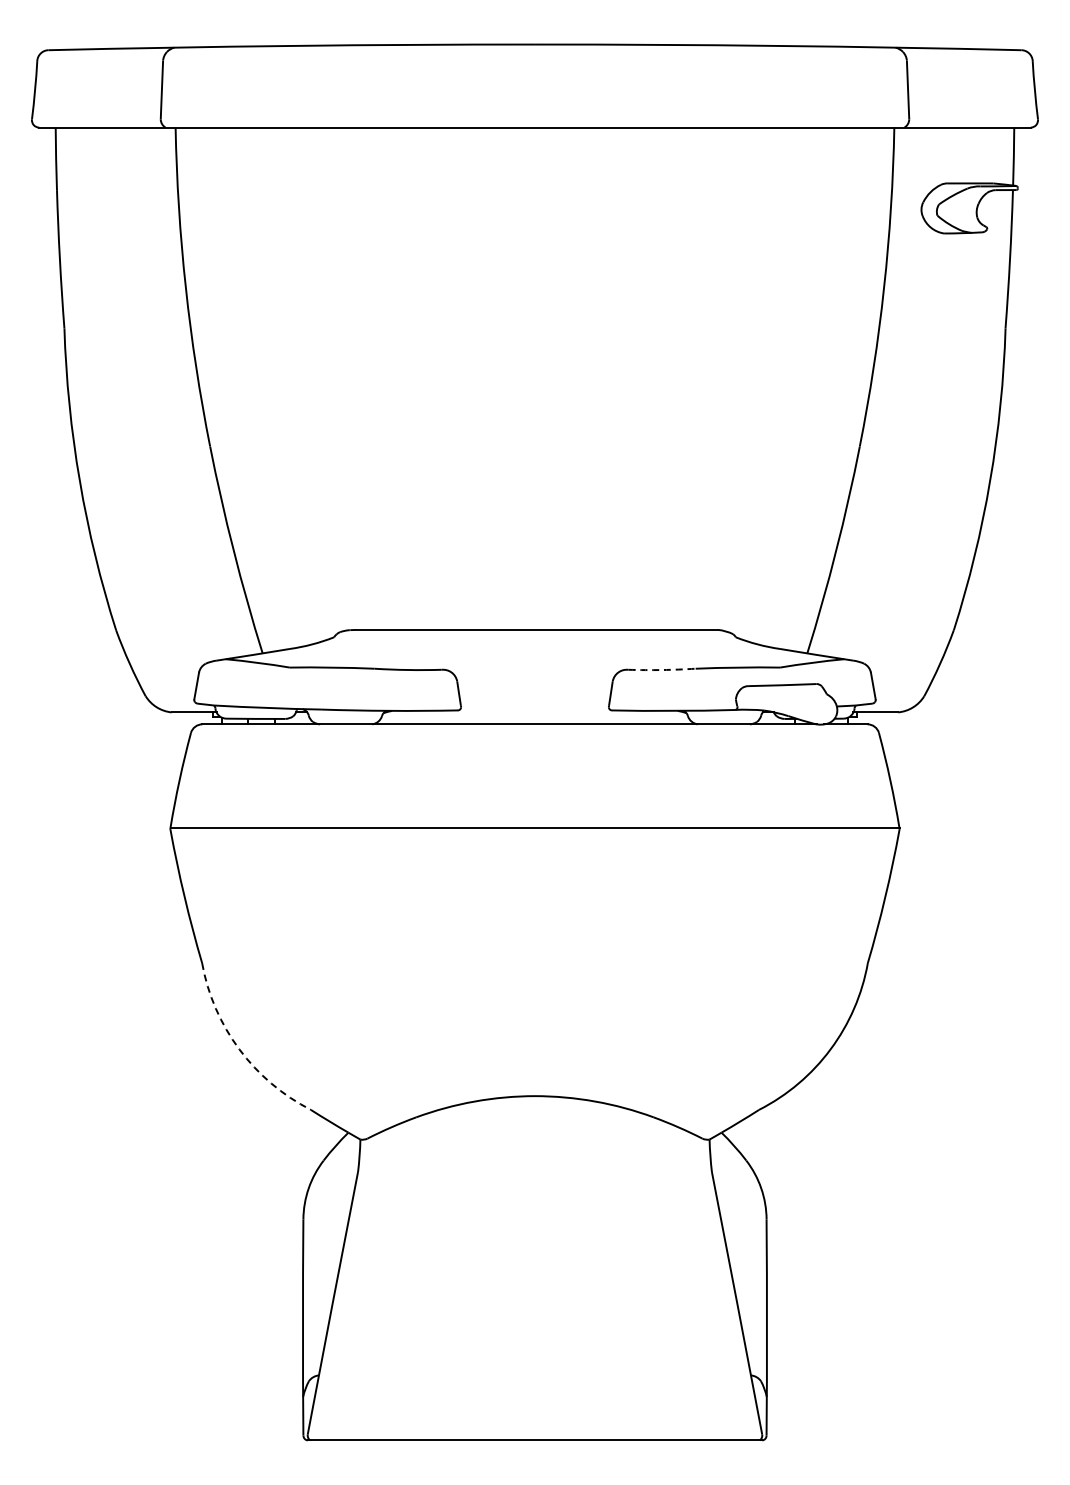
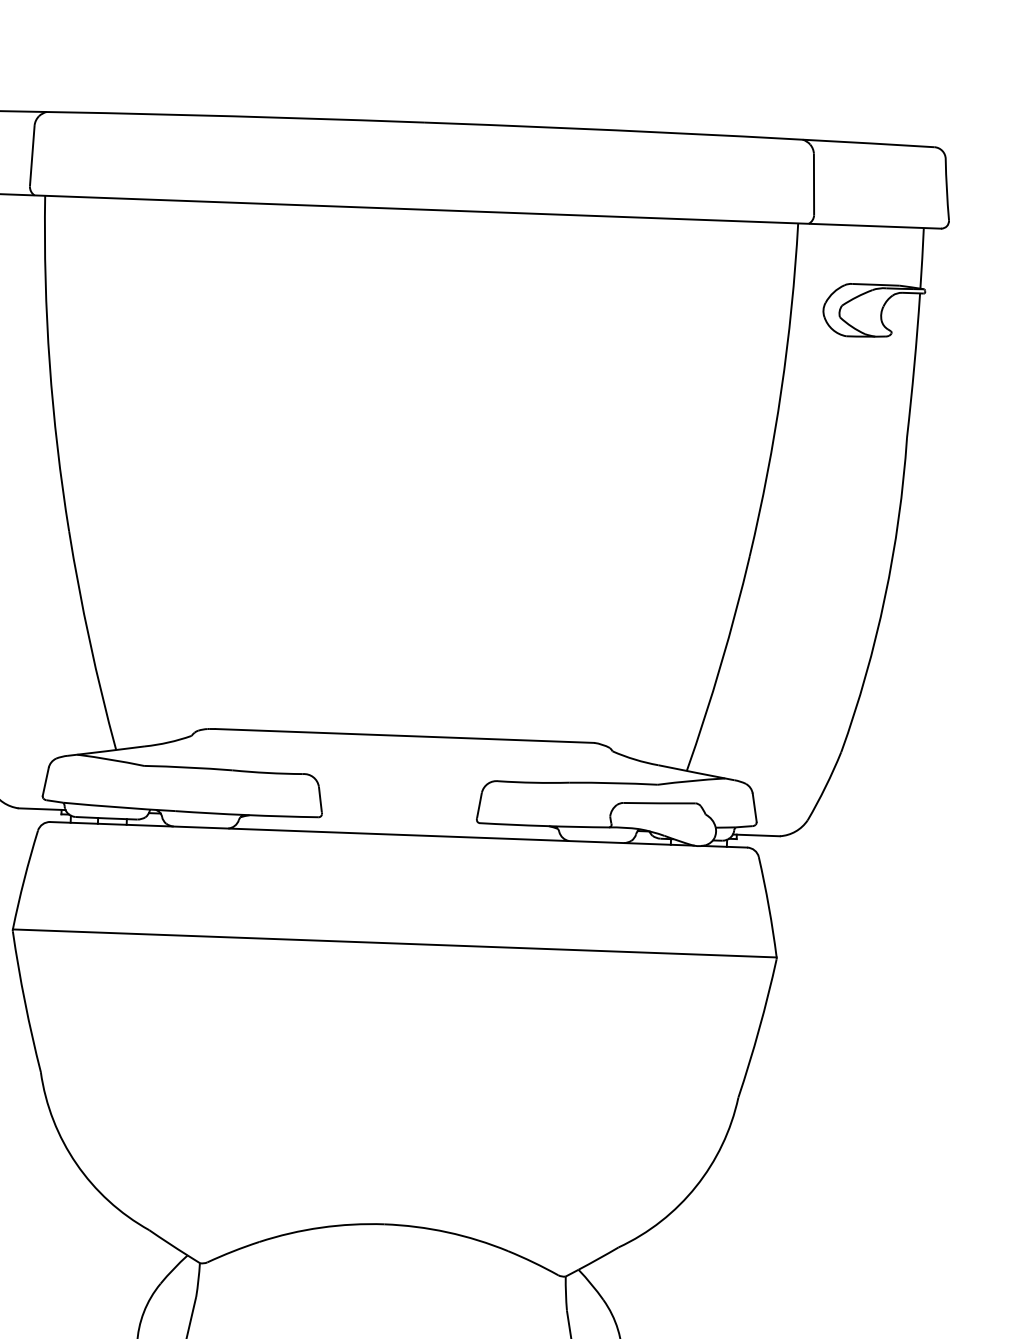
arc: (662, 670) -> (534, 783), dashed -> solid
arc: (239, 1049) -> (76, 1164), dashed -> solid

